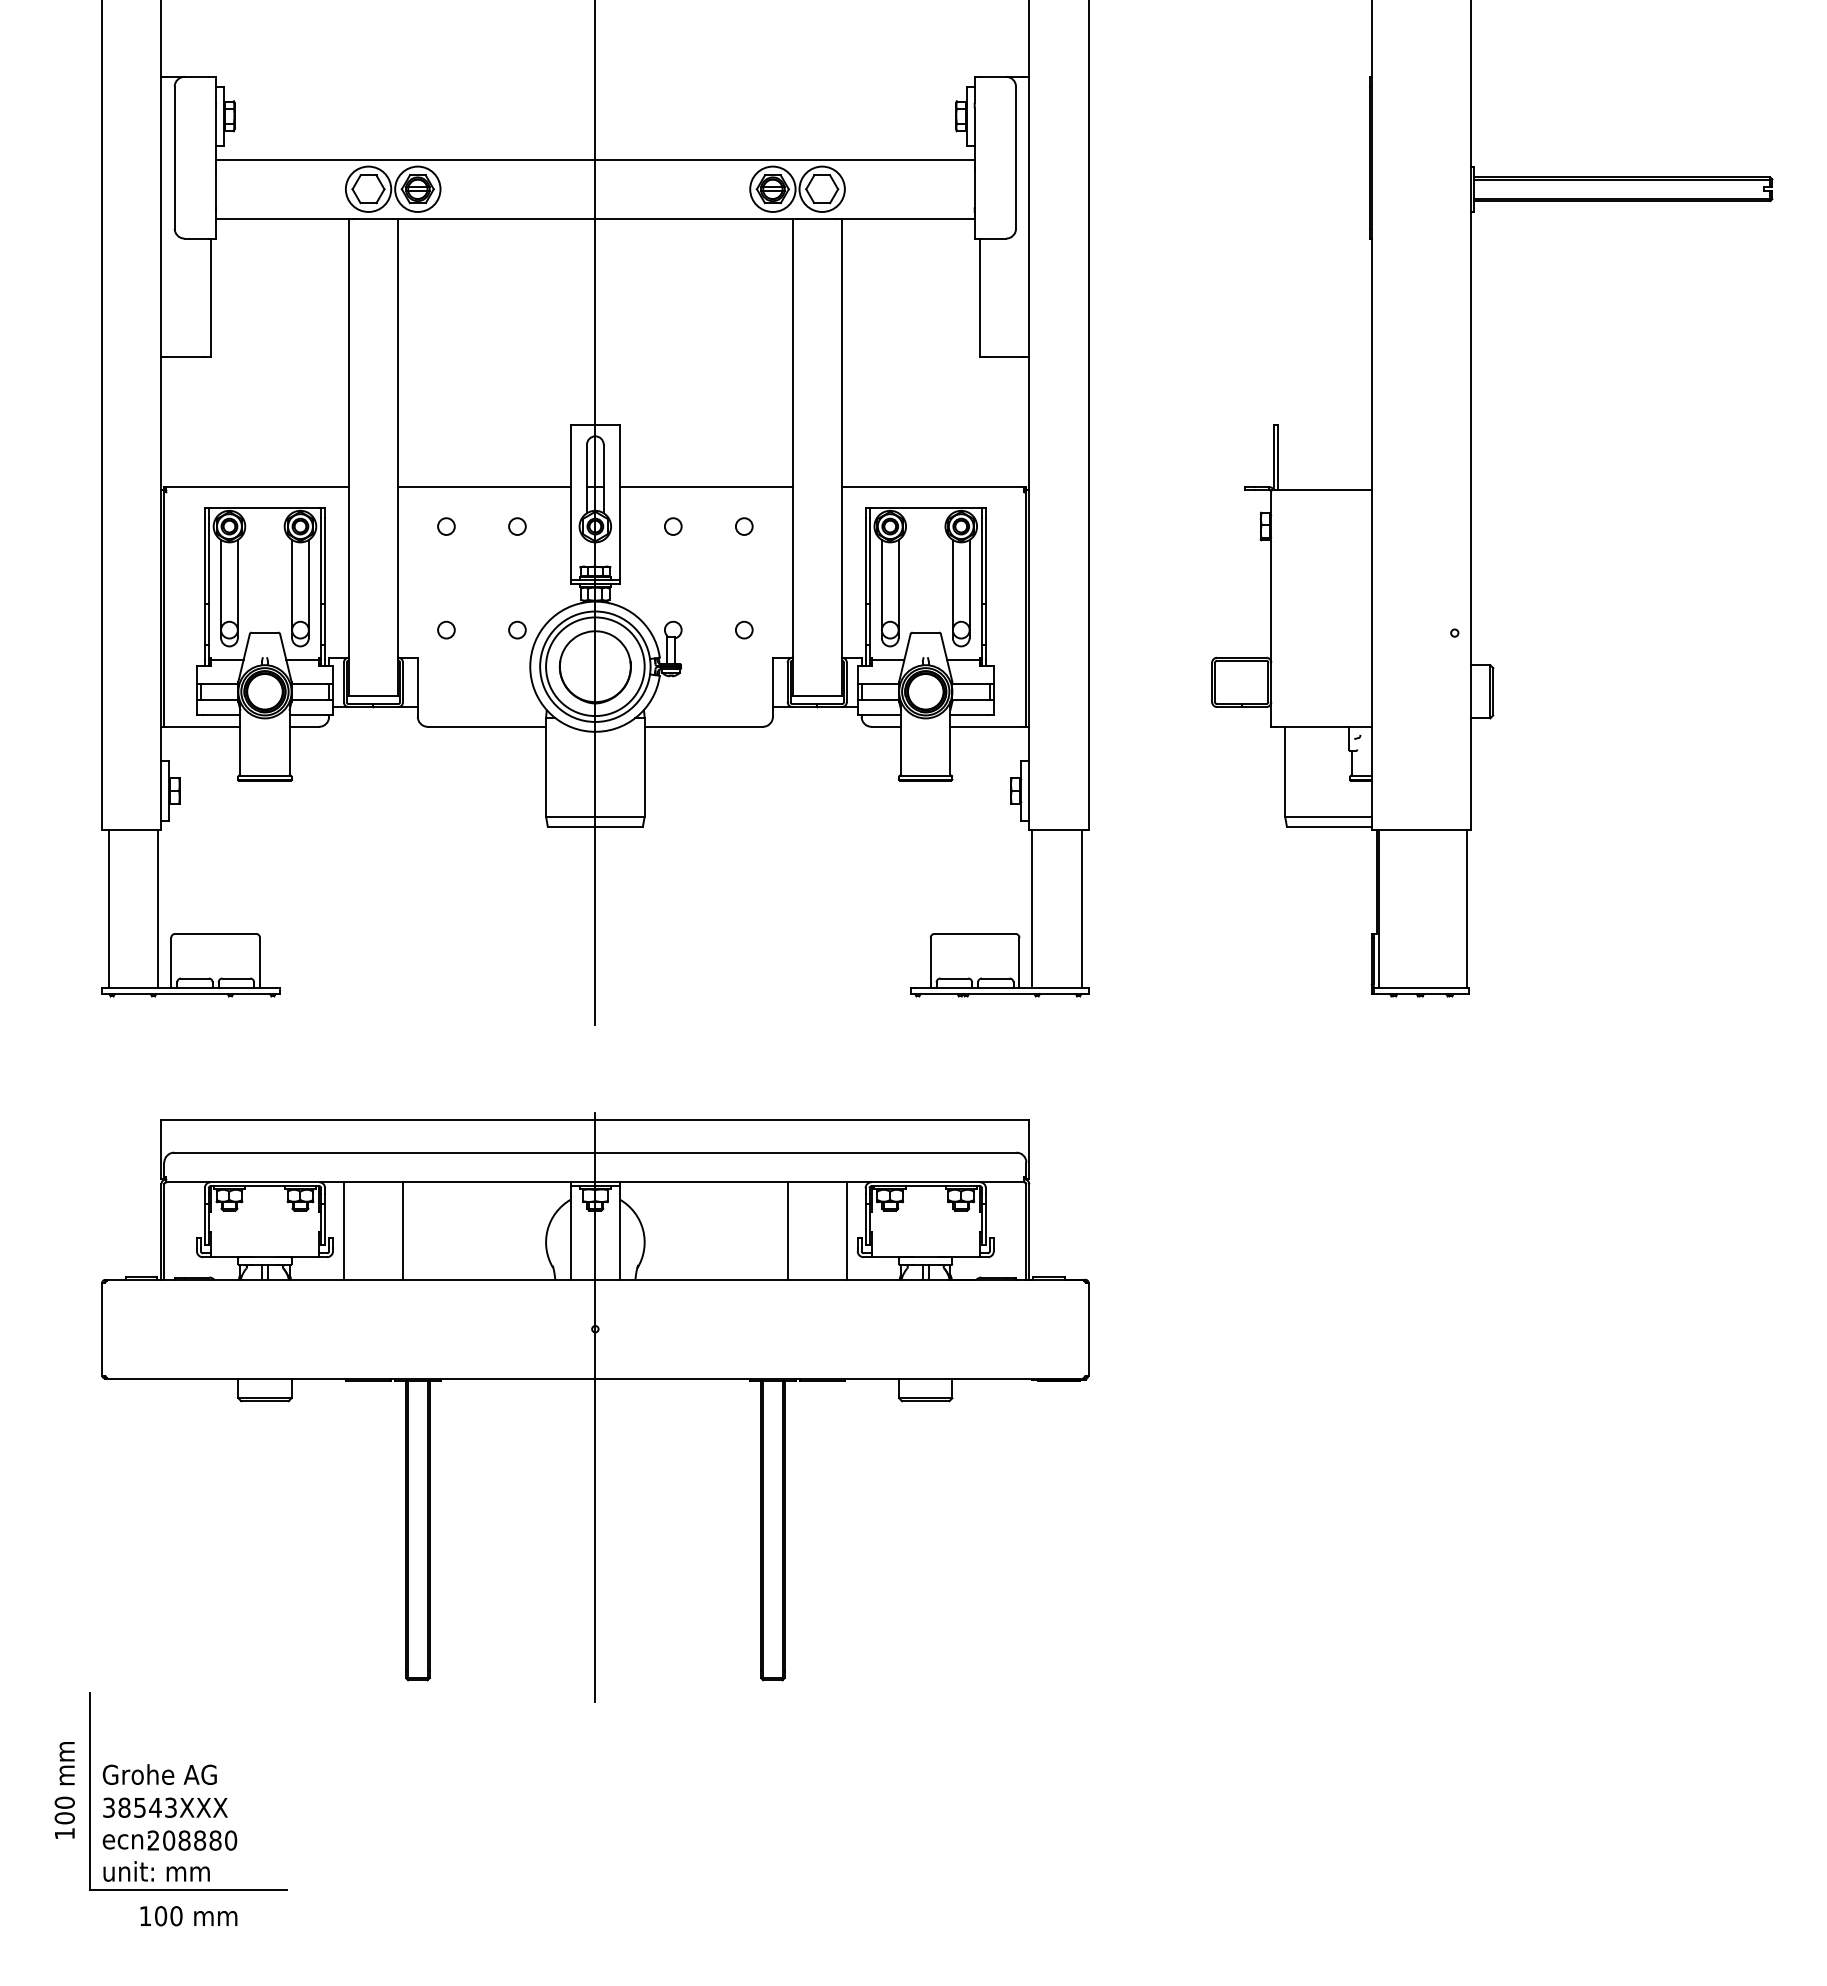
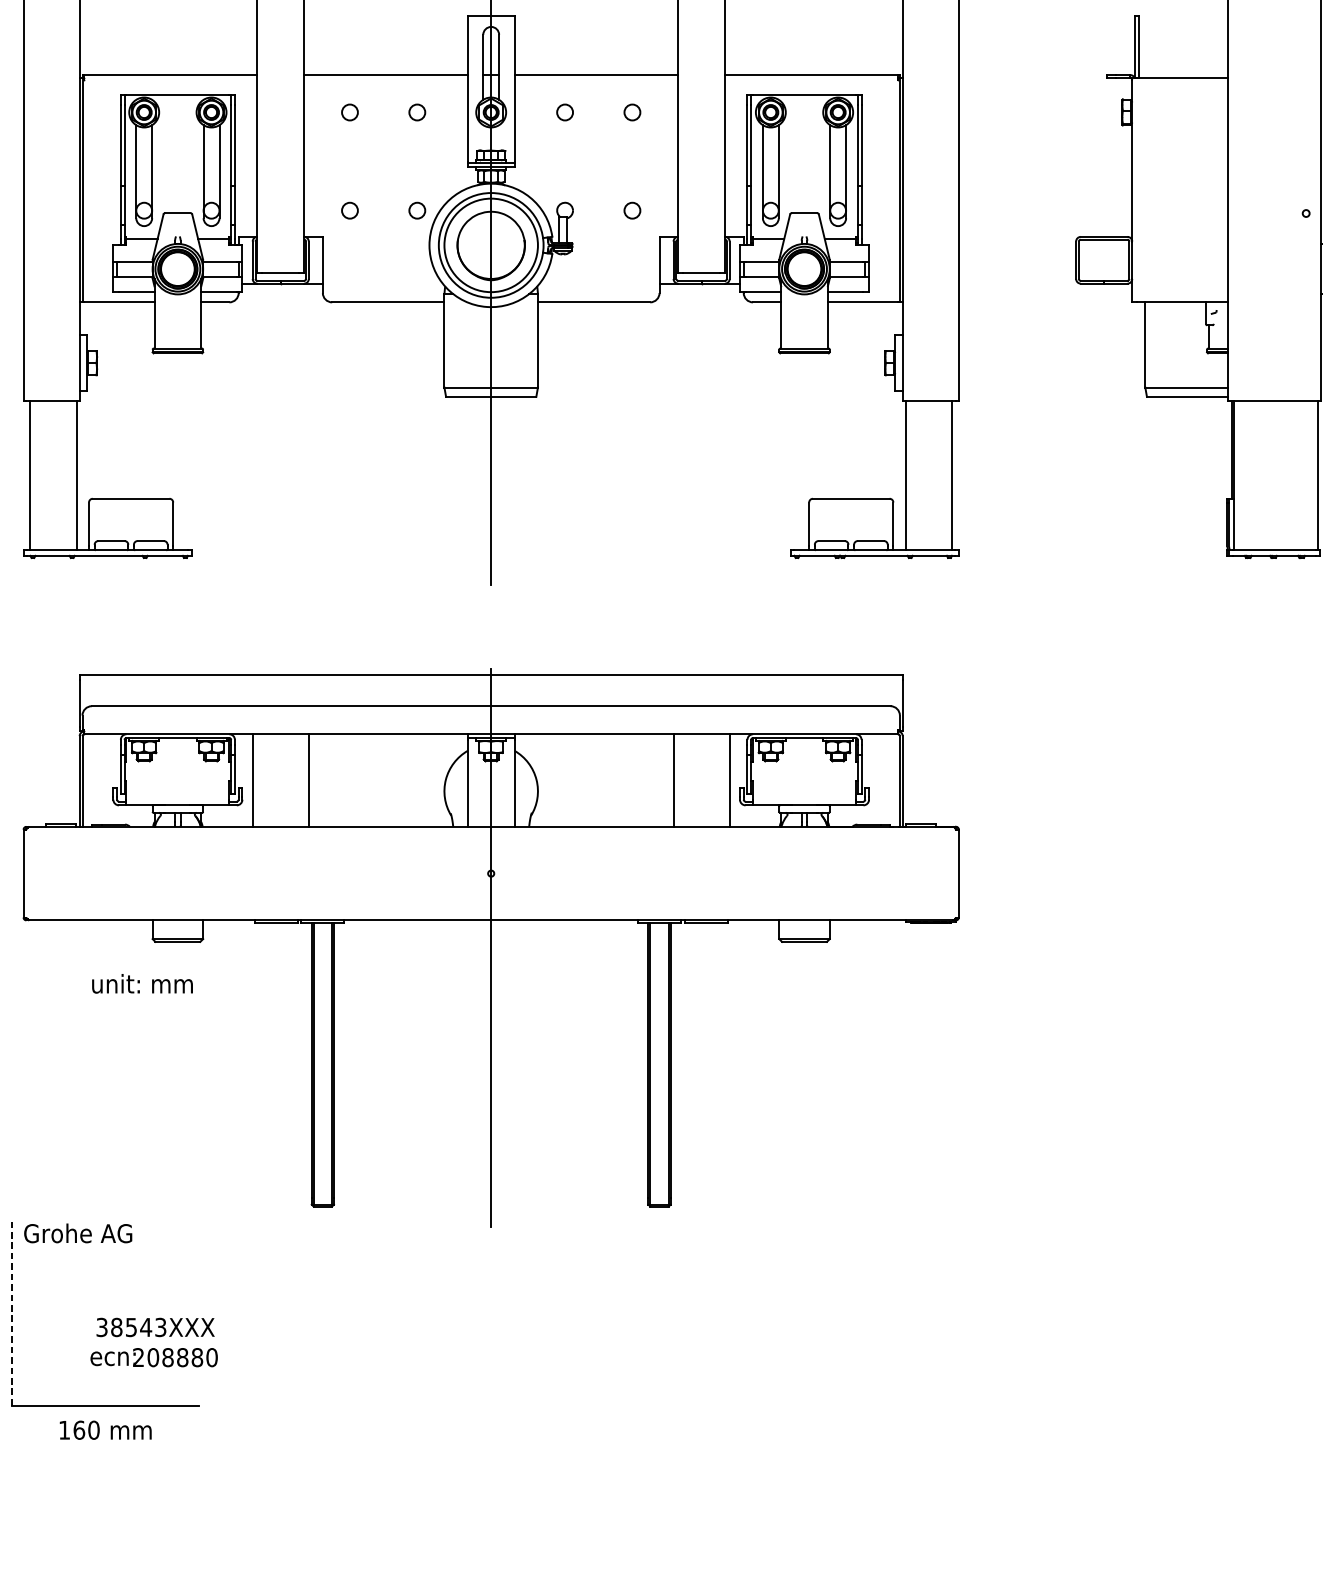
text: (159, 1774) -> (77, 1233), moved
line: (89, 1791) -> (11, 1312), solid -> dashed
text: (165, 1807) -> (155, 1327), moved
text: (169, 1840) -> (153, 1357), moved
text: (156, 1871) -> (142, 983), moved
text: (161, 1916) -> (79, 1430), 100 -> 160

